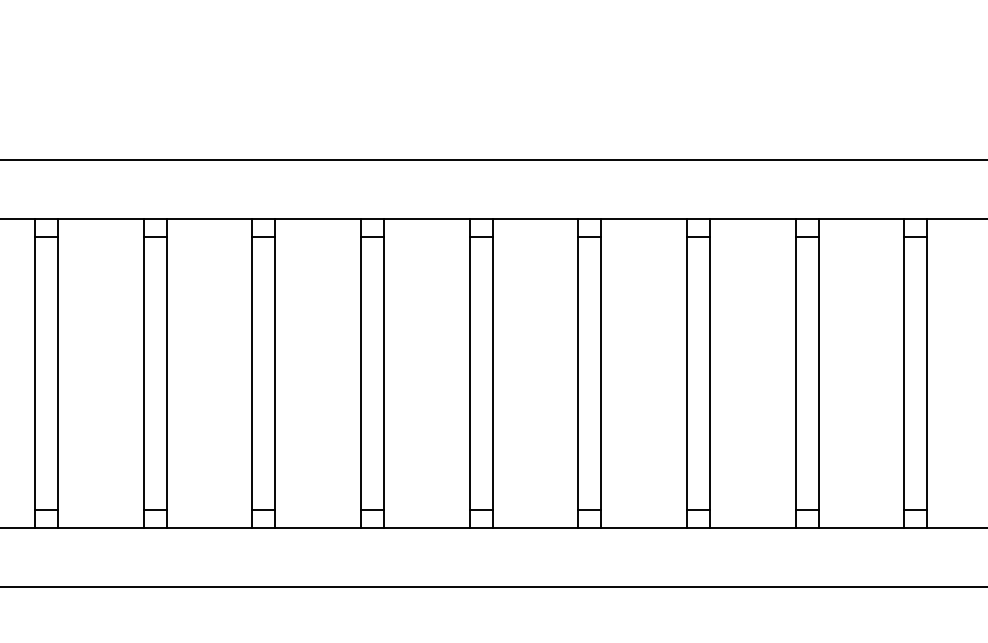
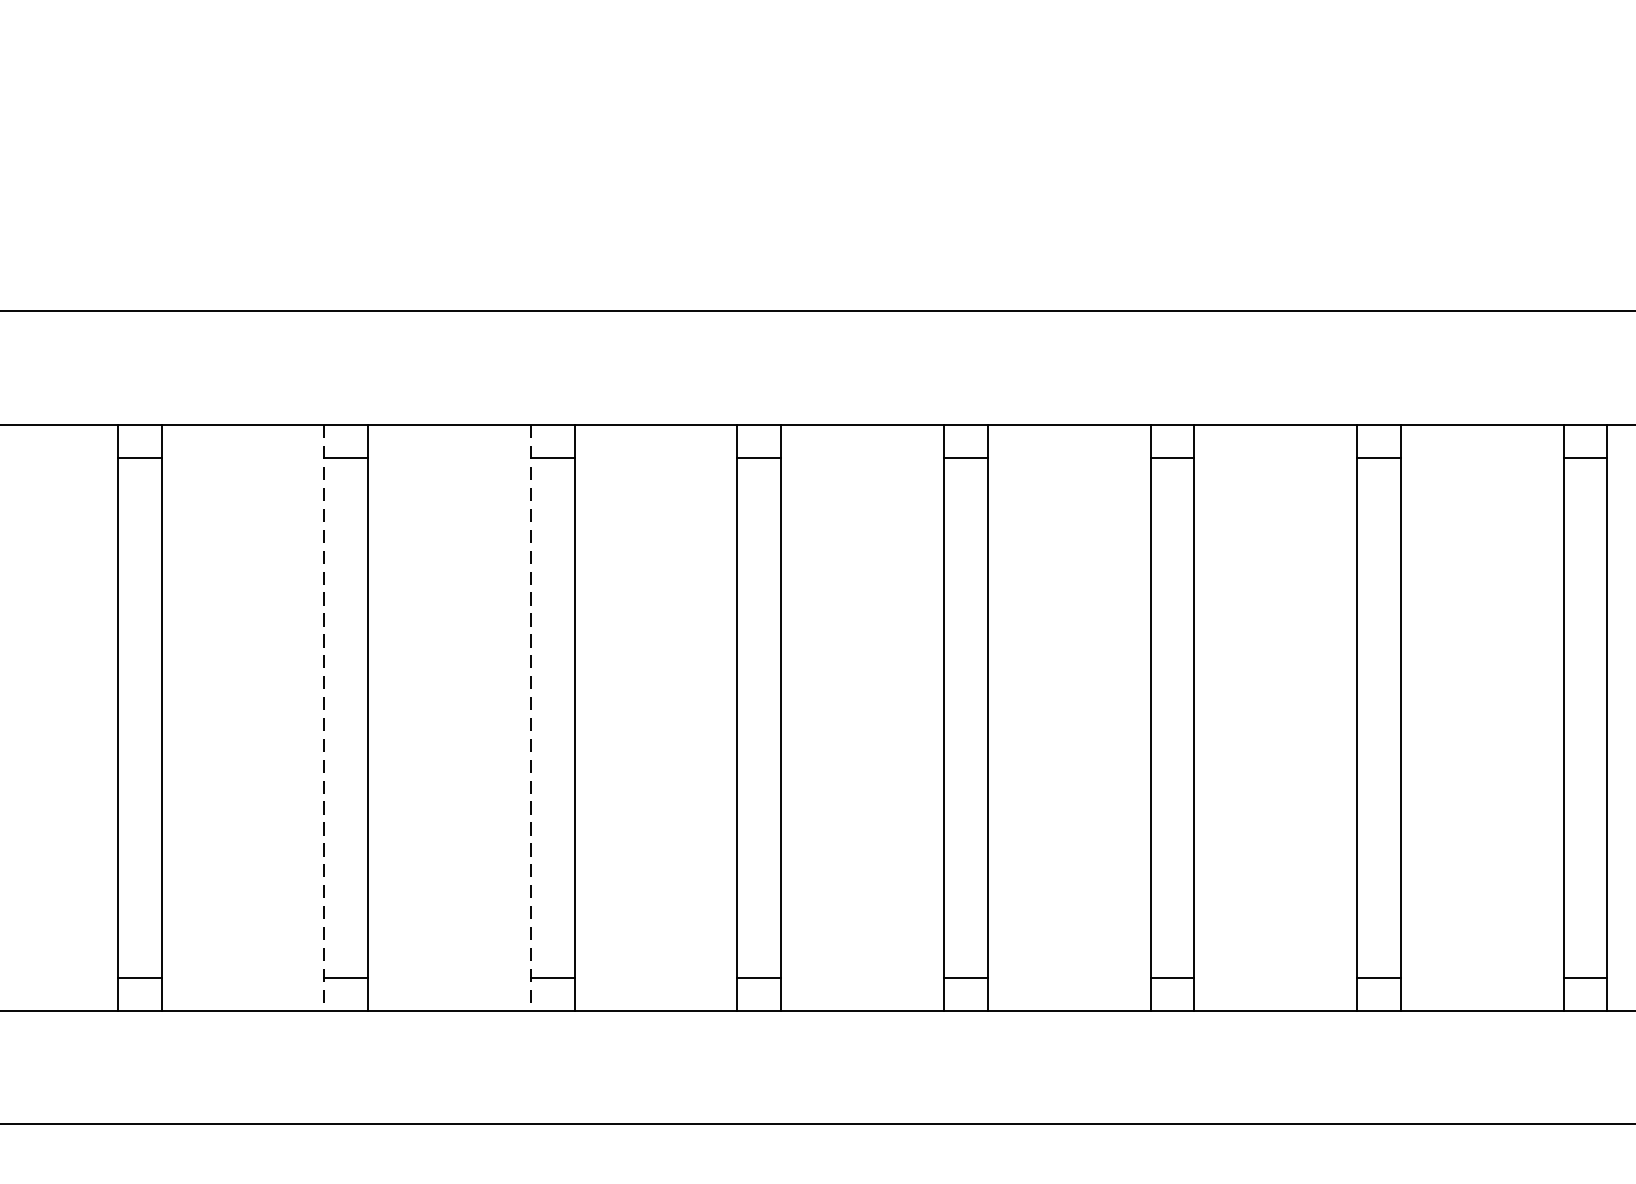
line: (252, 374) -> (324, 719), solid -> dashed
line: (360, 374) -> (529, 719), solid -> dashed

